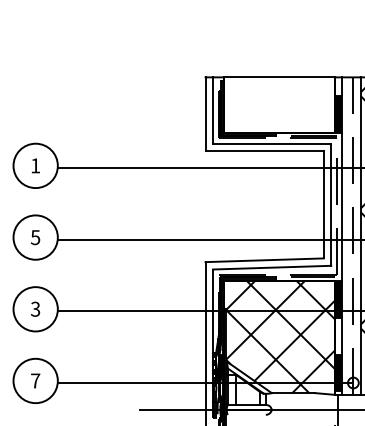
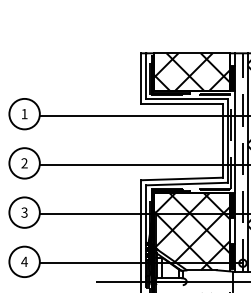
hatch: (280, 105) -> (192, 72), added
text: (35, 237) -> (24, 163), 5 -> 2
text: (35, 380) -> (24, 261), 7 -> 4

